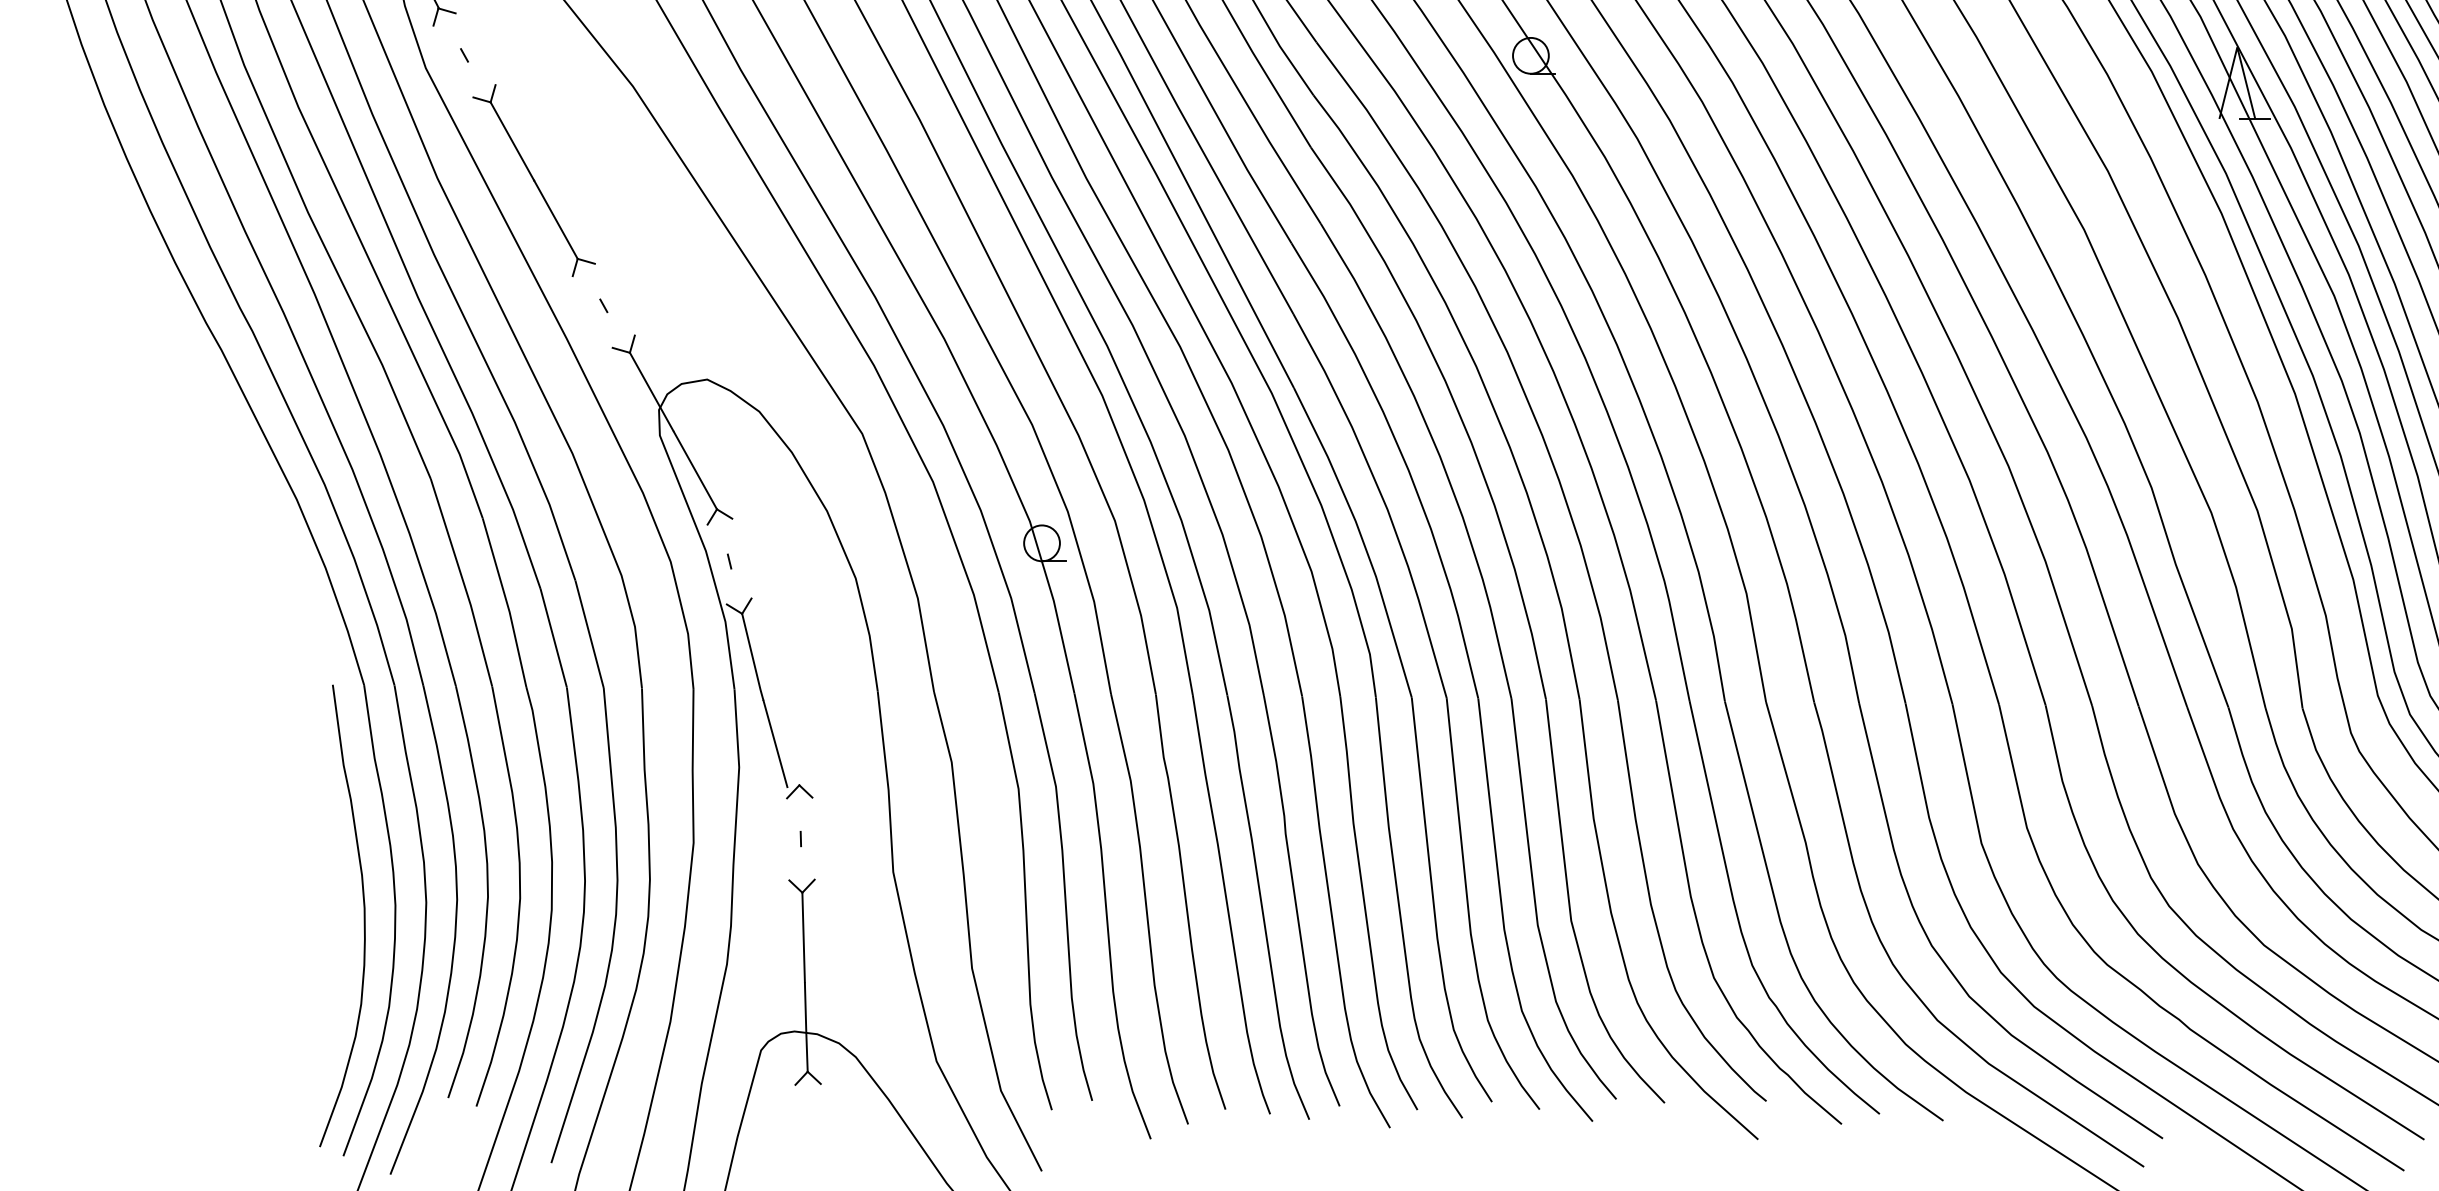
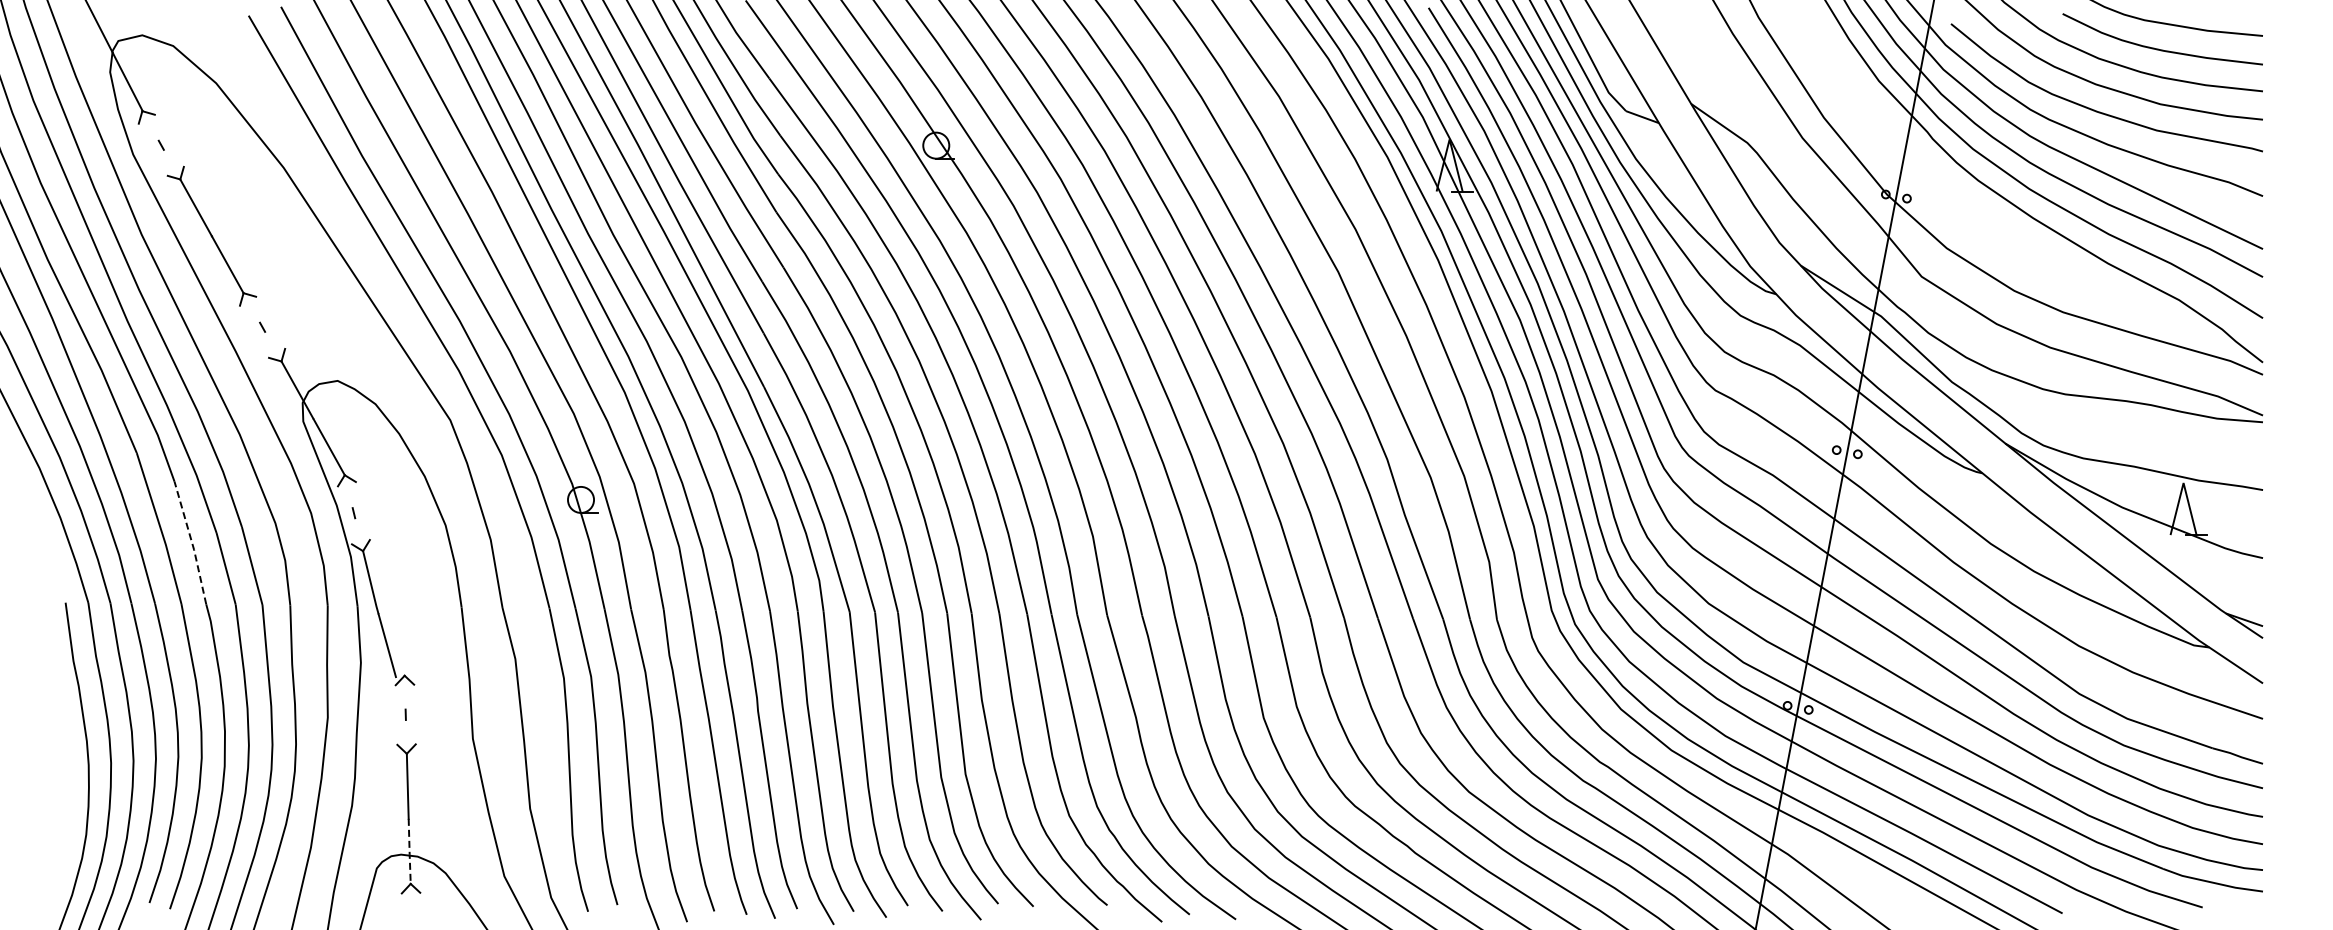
line: (507, 603) -> (192, 543), solid -> dashed
line: (806, 1028) -> (409, 852), solid -> dashed

